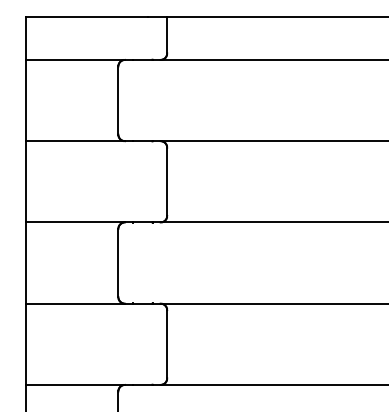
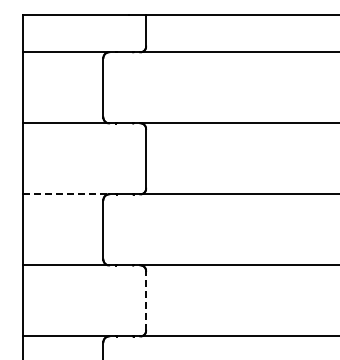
line: (76, 222) -> (66, 194), solid -> dashed
line: (167, 343) -> (146, 300), solid -> dashed

